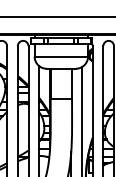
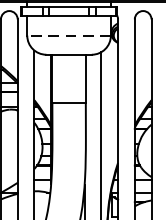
line: (61, 56) -> (69, 35), solid -> dashed

